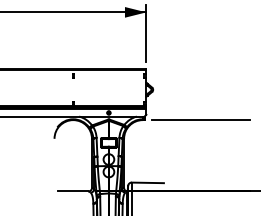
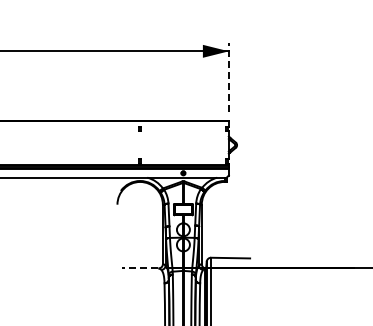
line: (146, 33) -> (228, 77), solid -> dashed
line: (200, 119) -> (294, 181), removed
line: (72, 191) -> (139, 268), solid -> dashed

